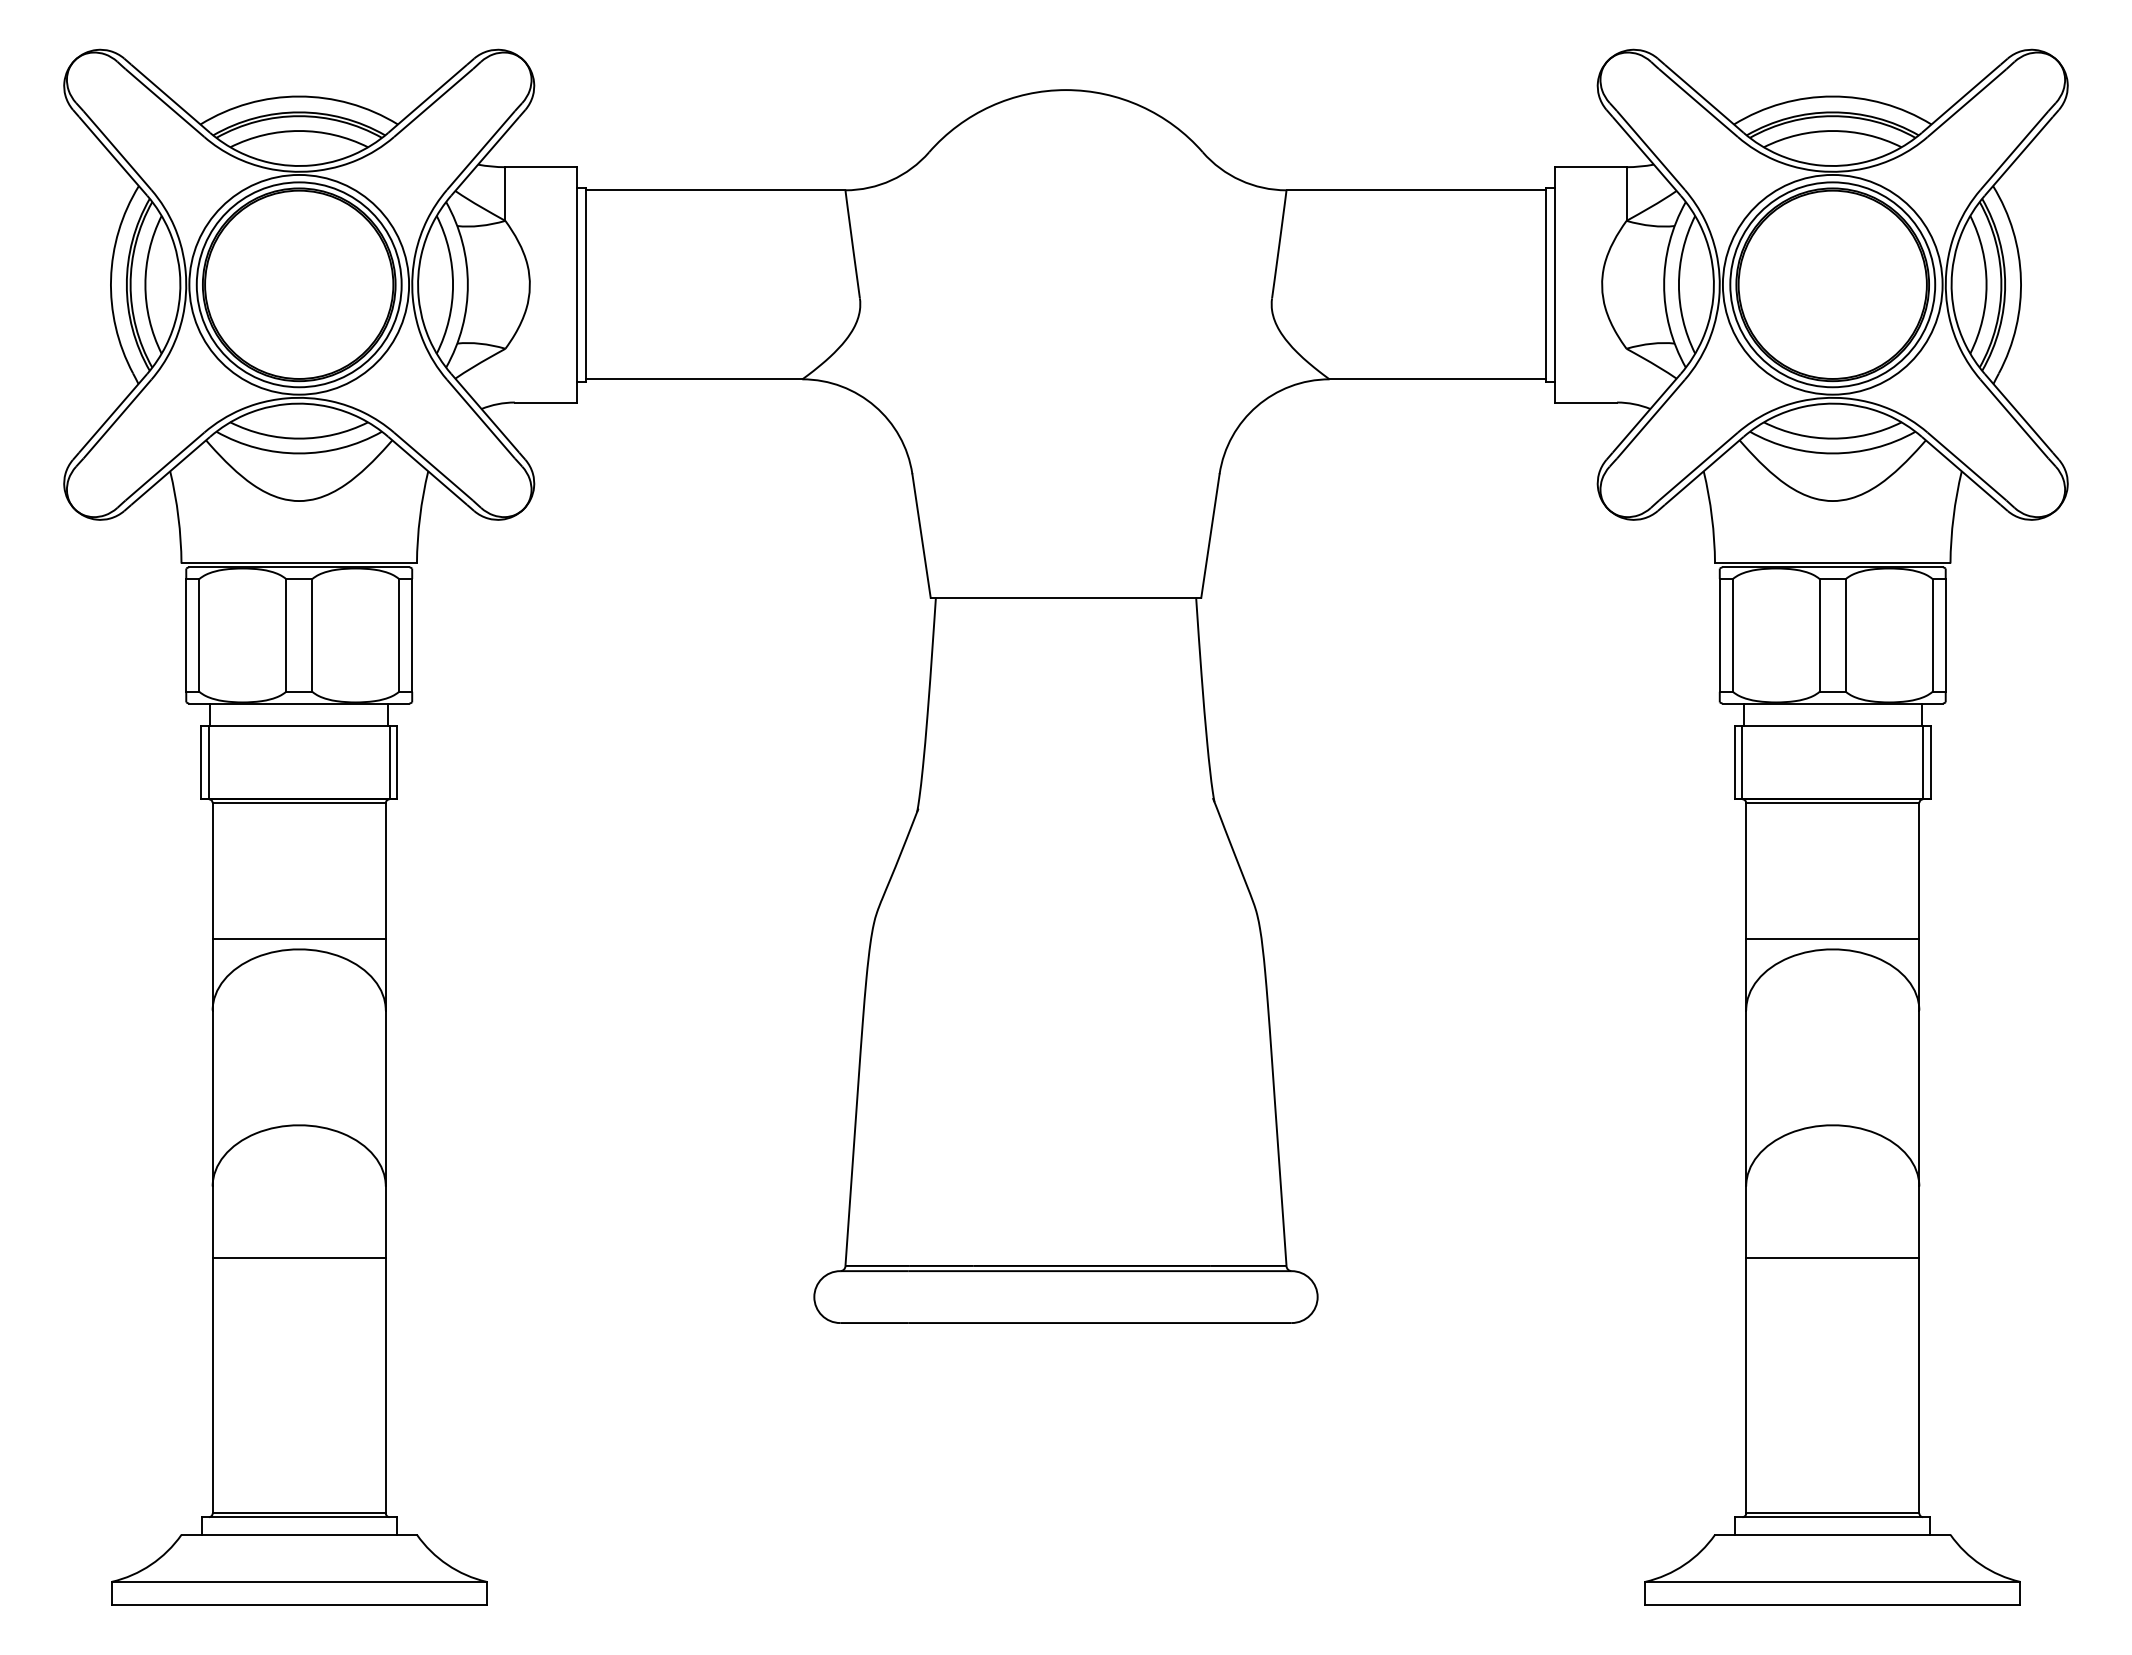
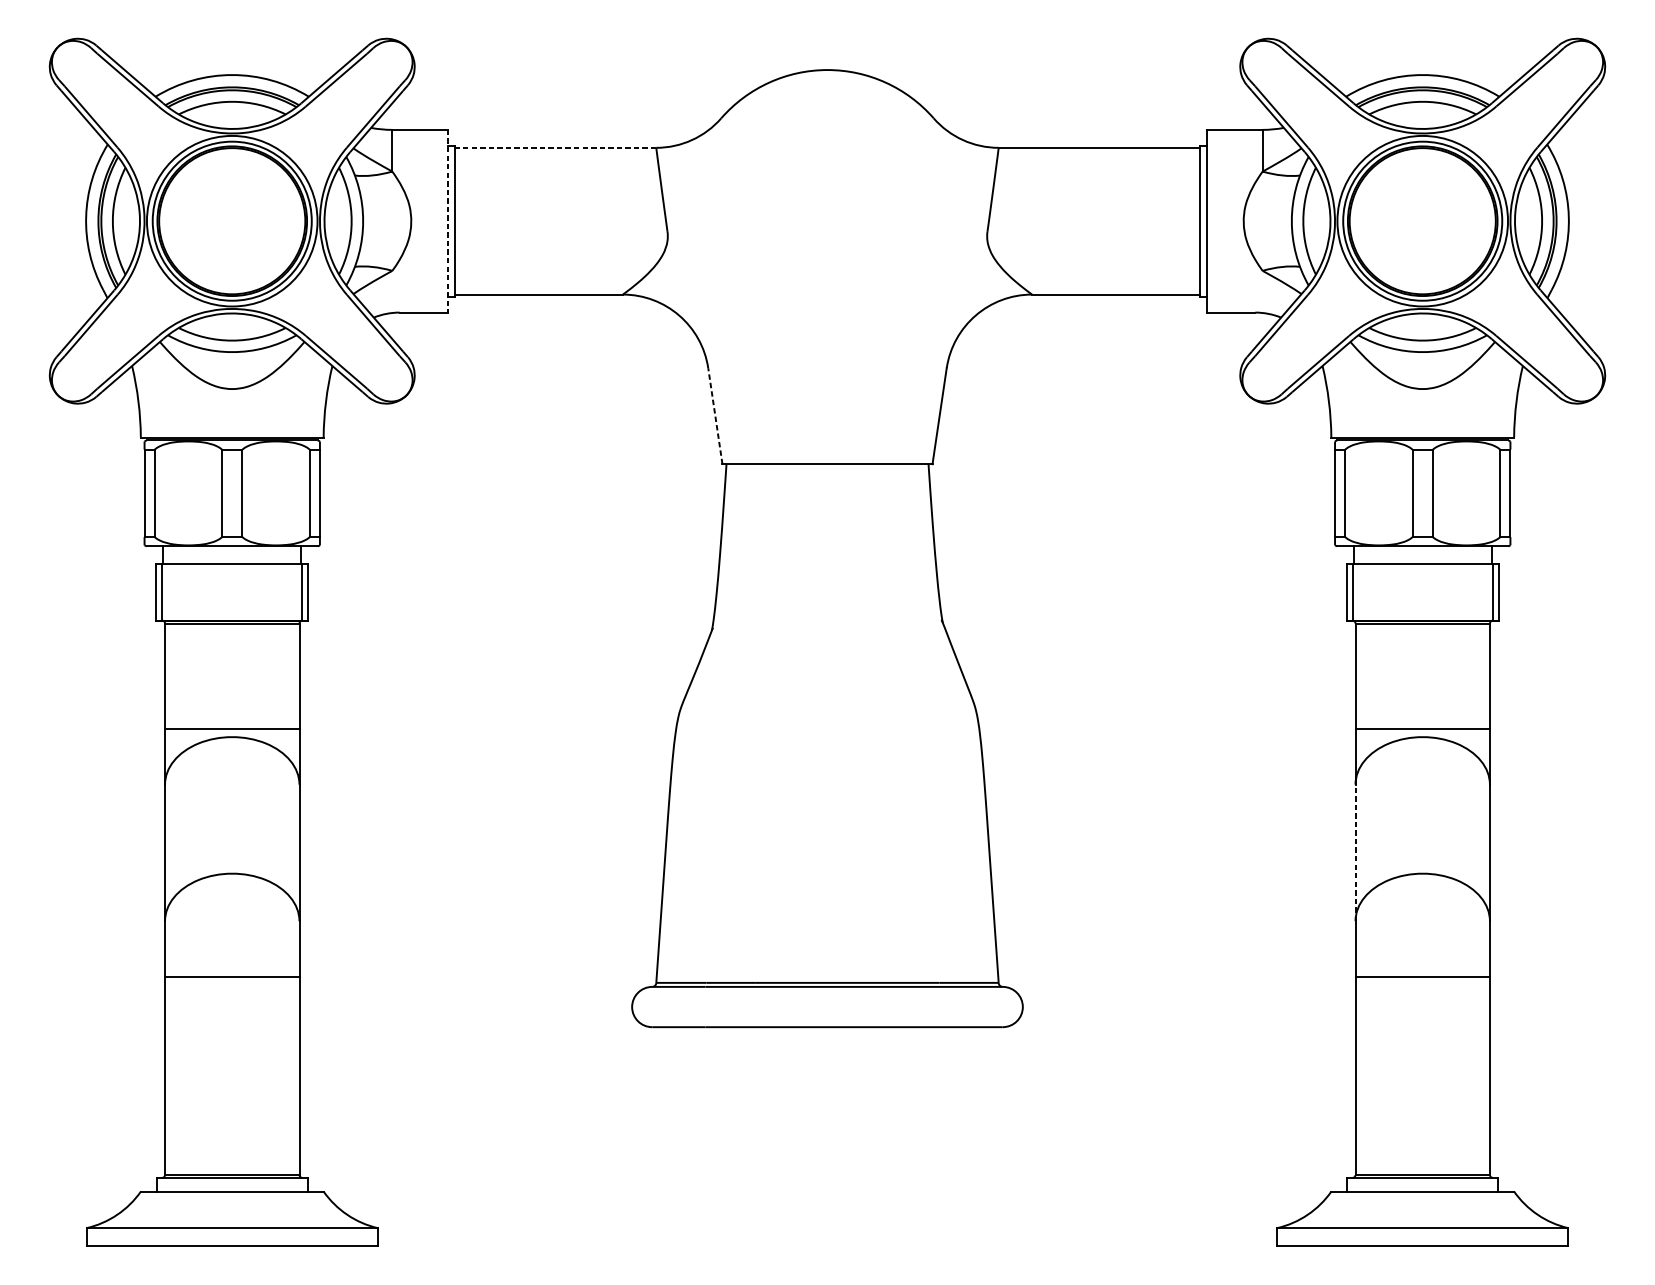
line: (715, 190) -> (555, 147), solid -> dashed
line: (576, 284) -> (447, 220), solid -> dashed
line: (921, 535) -> (715, 415), solid -> dashed
line: (1746, 1098) -> (1355, 852), solid -> dashed

